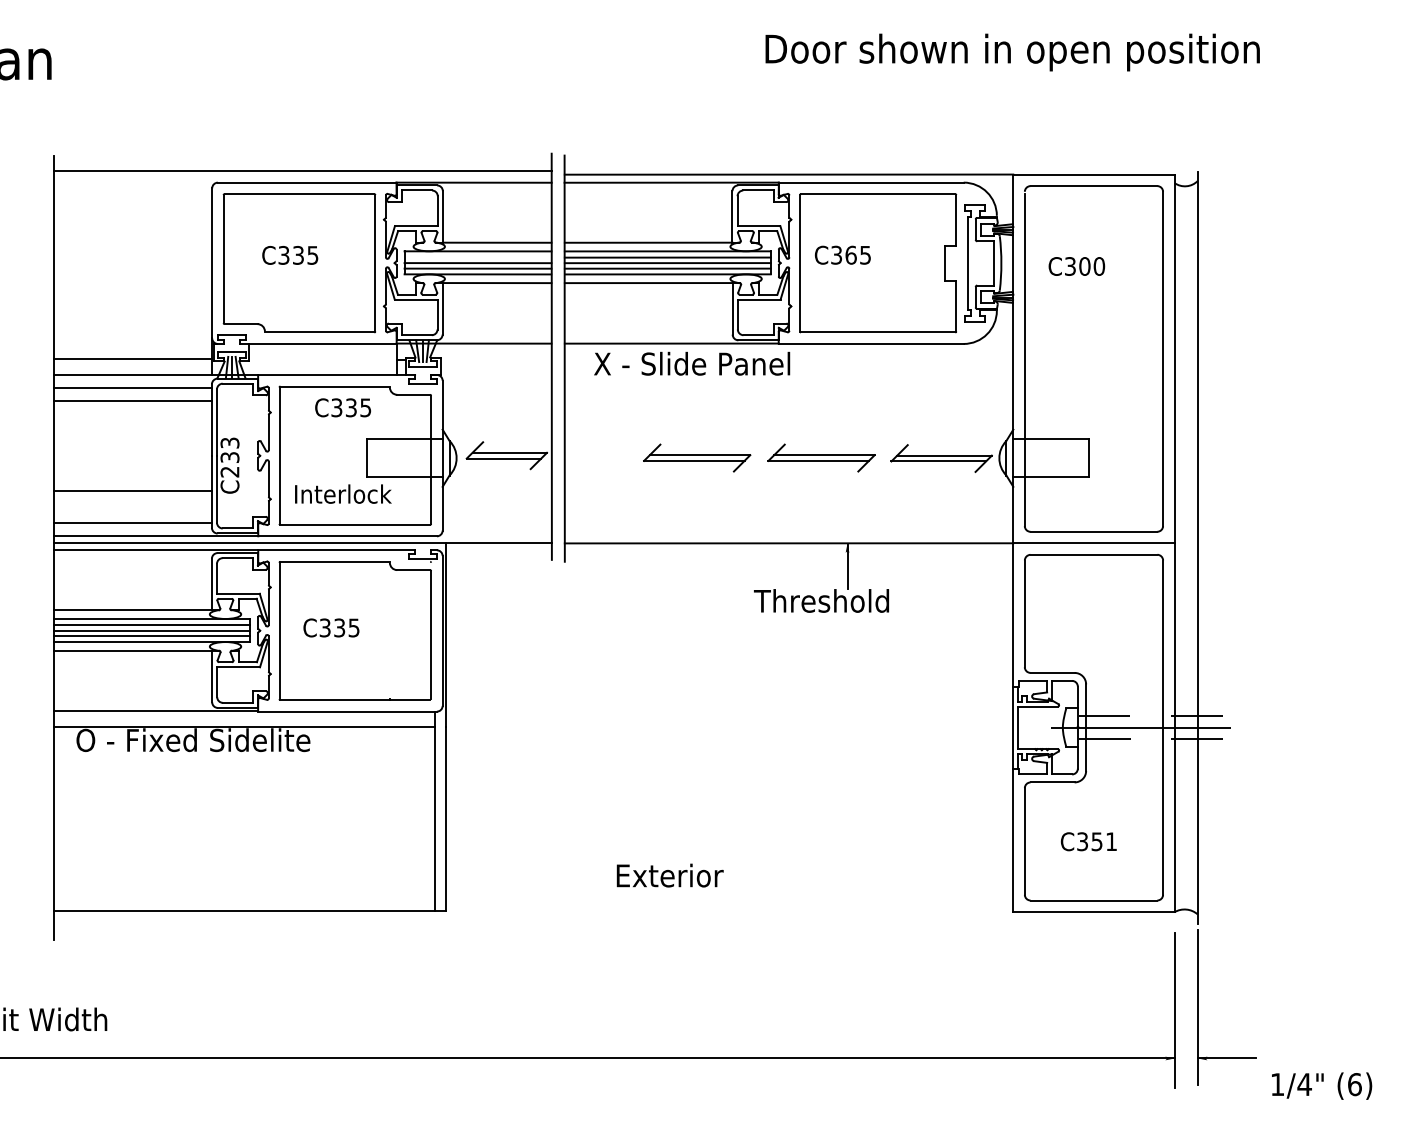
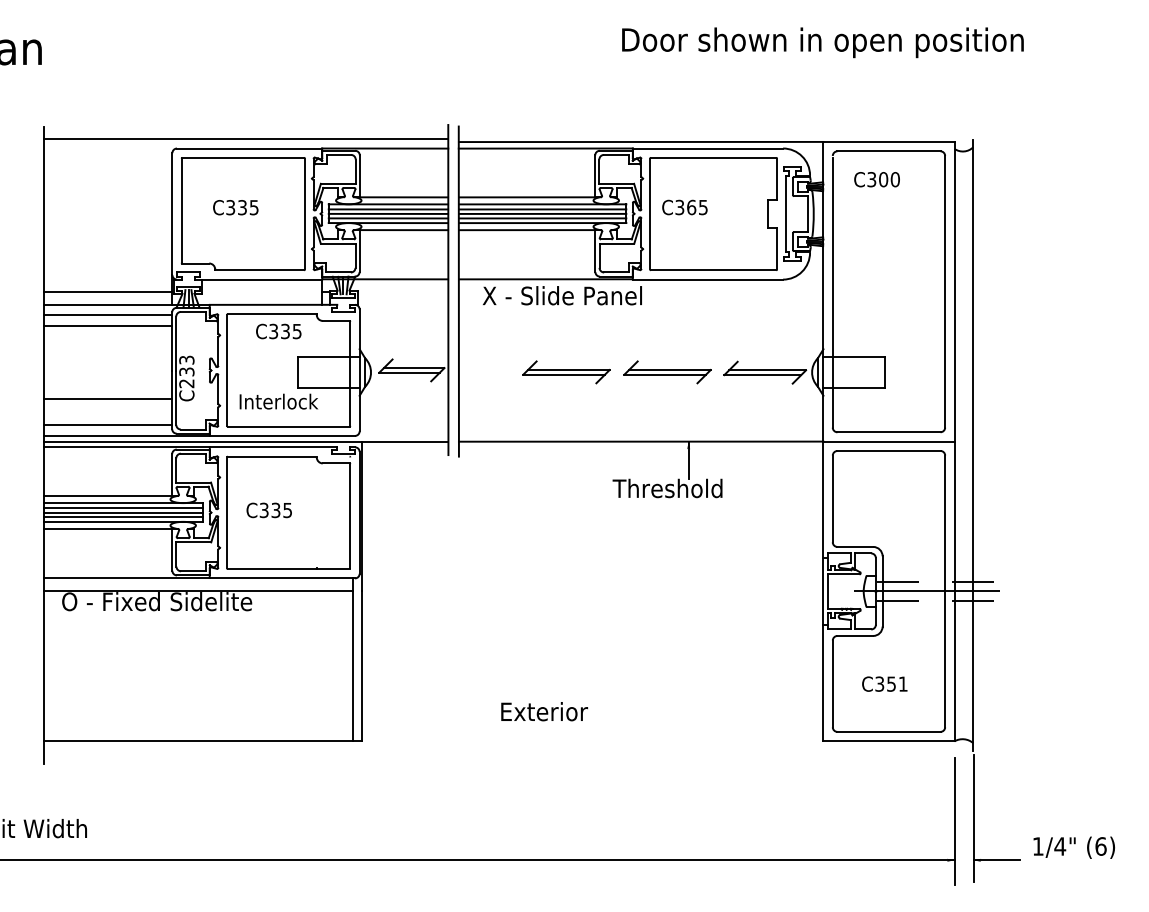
line: (478, 257) -> (388, 209), added
text: (1076, 266) -> (876, 179), moved
text: (1321, 1085) -> (1073, 847), moved

